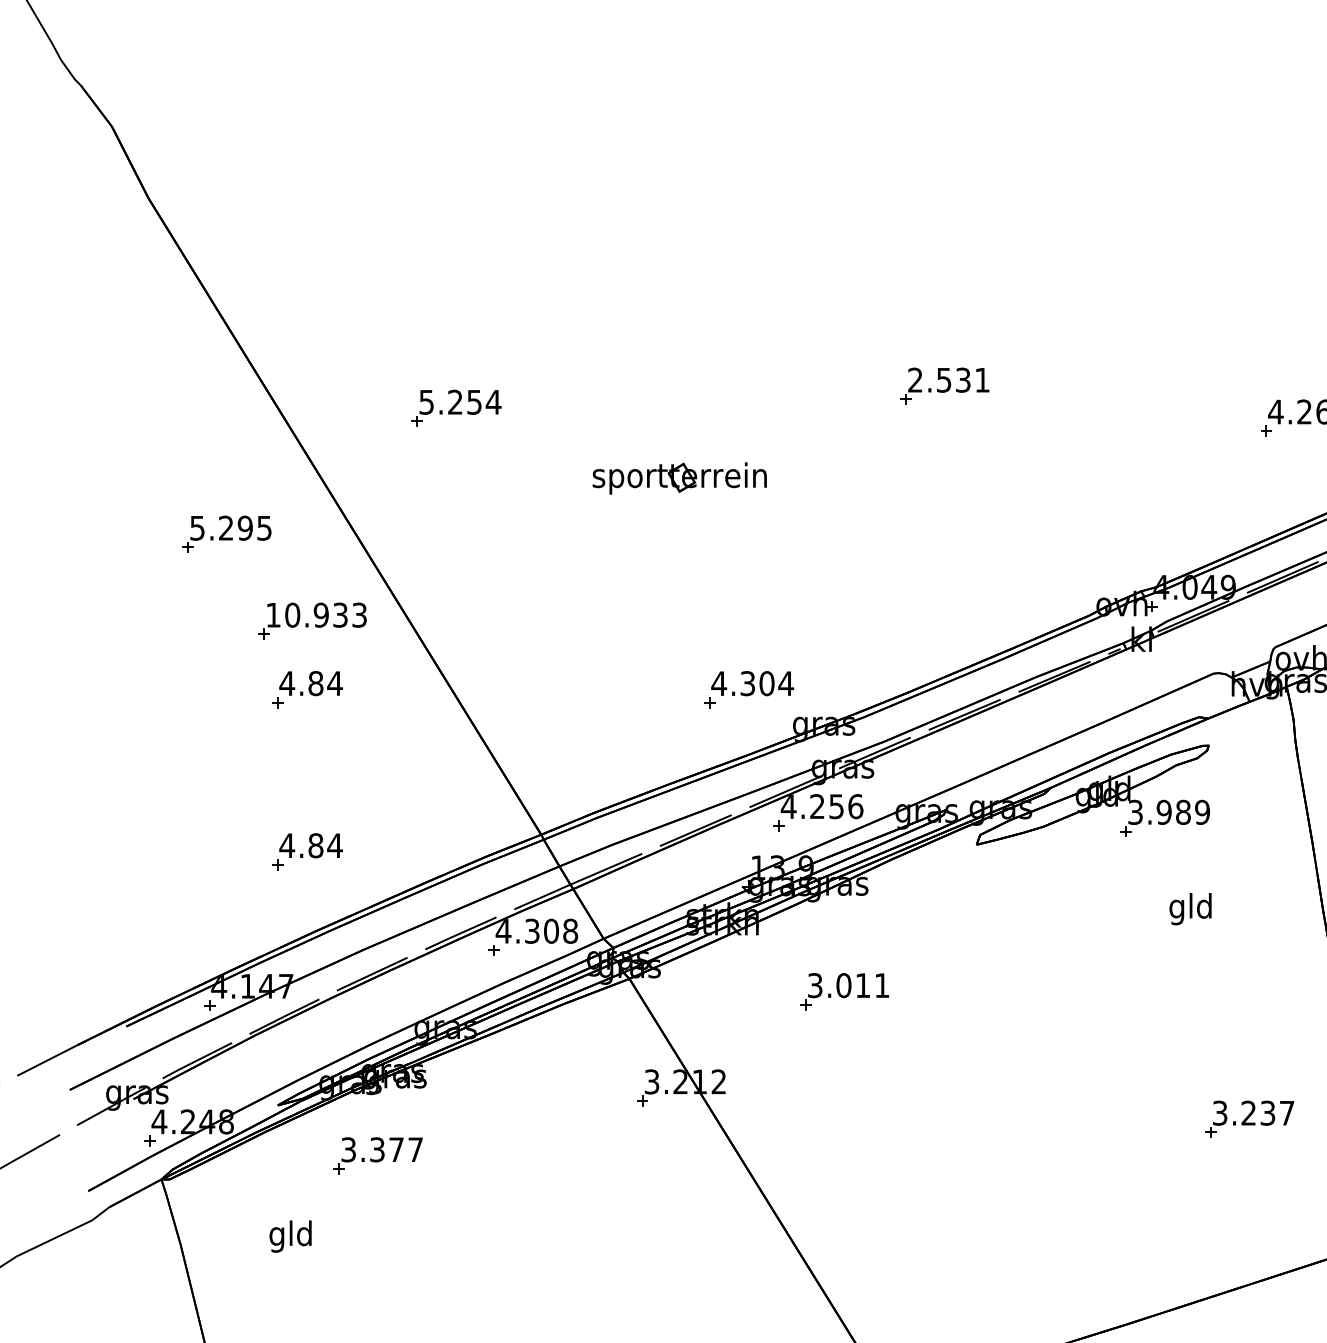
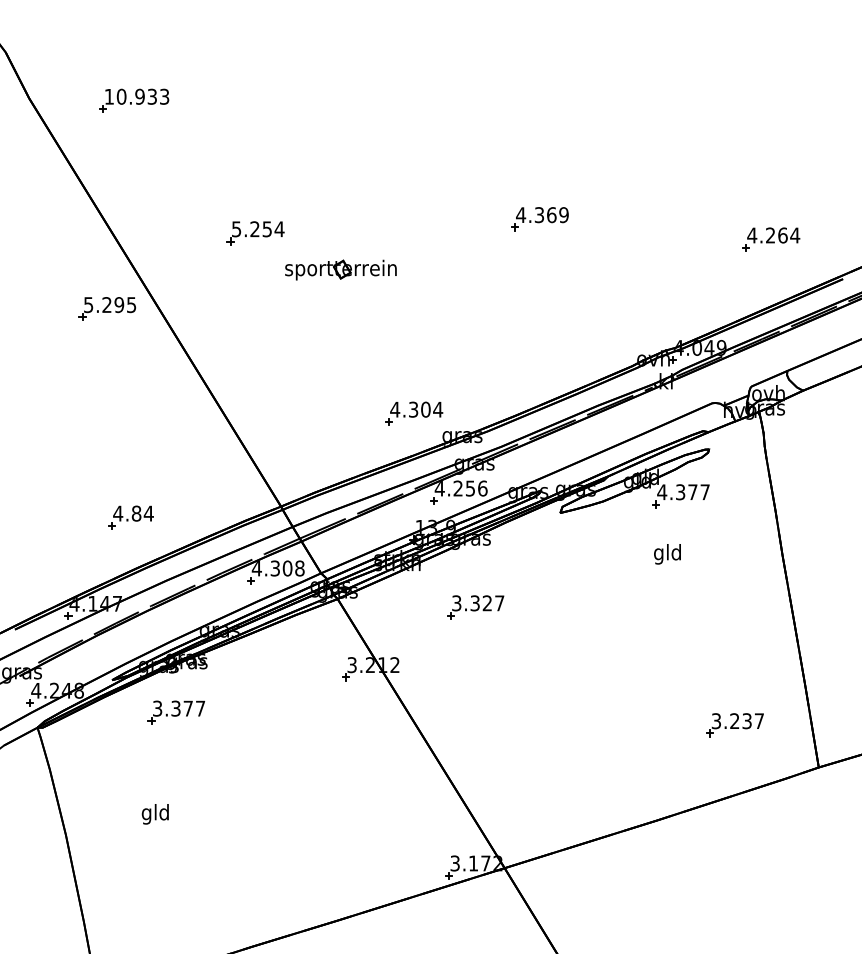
text: (948, 380) -> (542, 215), 2.531 -> 4.369
part: (456, 408) -> (255, 233), moved
part: (679, 477) -> (340, 269), moved
part: (225, 533) -> (106, 308), moved
part: (312, 620) -> (134, 100), moved
part: (306, 689) -> (130, 413), removed
text: (1168, 812) -> (683, 492), 3.989 -> 4.377
text: (1190, 909) -> (667, 554), moved
text: (863, 985) -> (487, 603), 3.011 -> 3.327
part: (1248, 1119) -> (734, 725), moved
text: (289, 1236) -> (154, 814), moved

